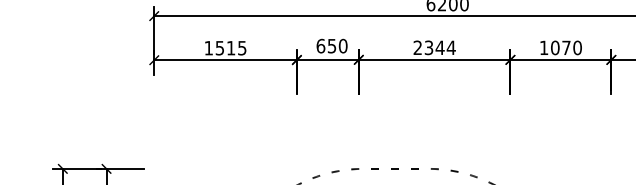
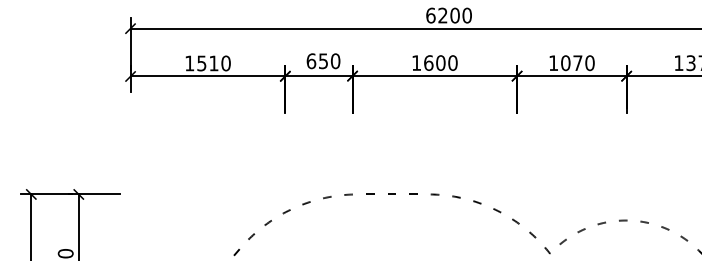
text: (434, 47) -> (434, 62), 2344 -> 1600
text: (241, 48) -> (225, 63), 1515 -> 1510

